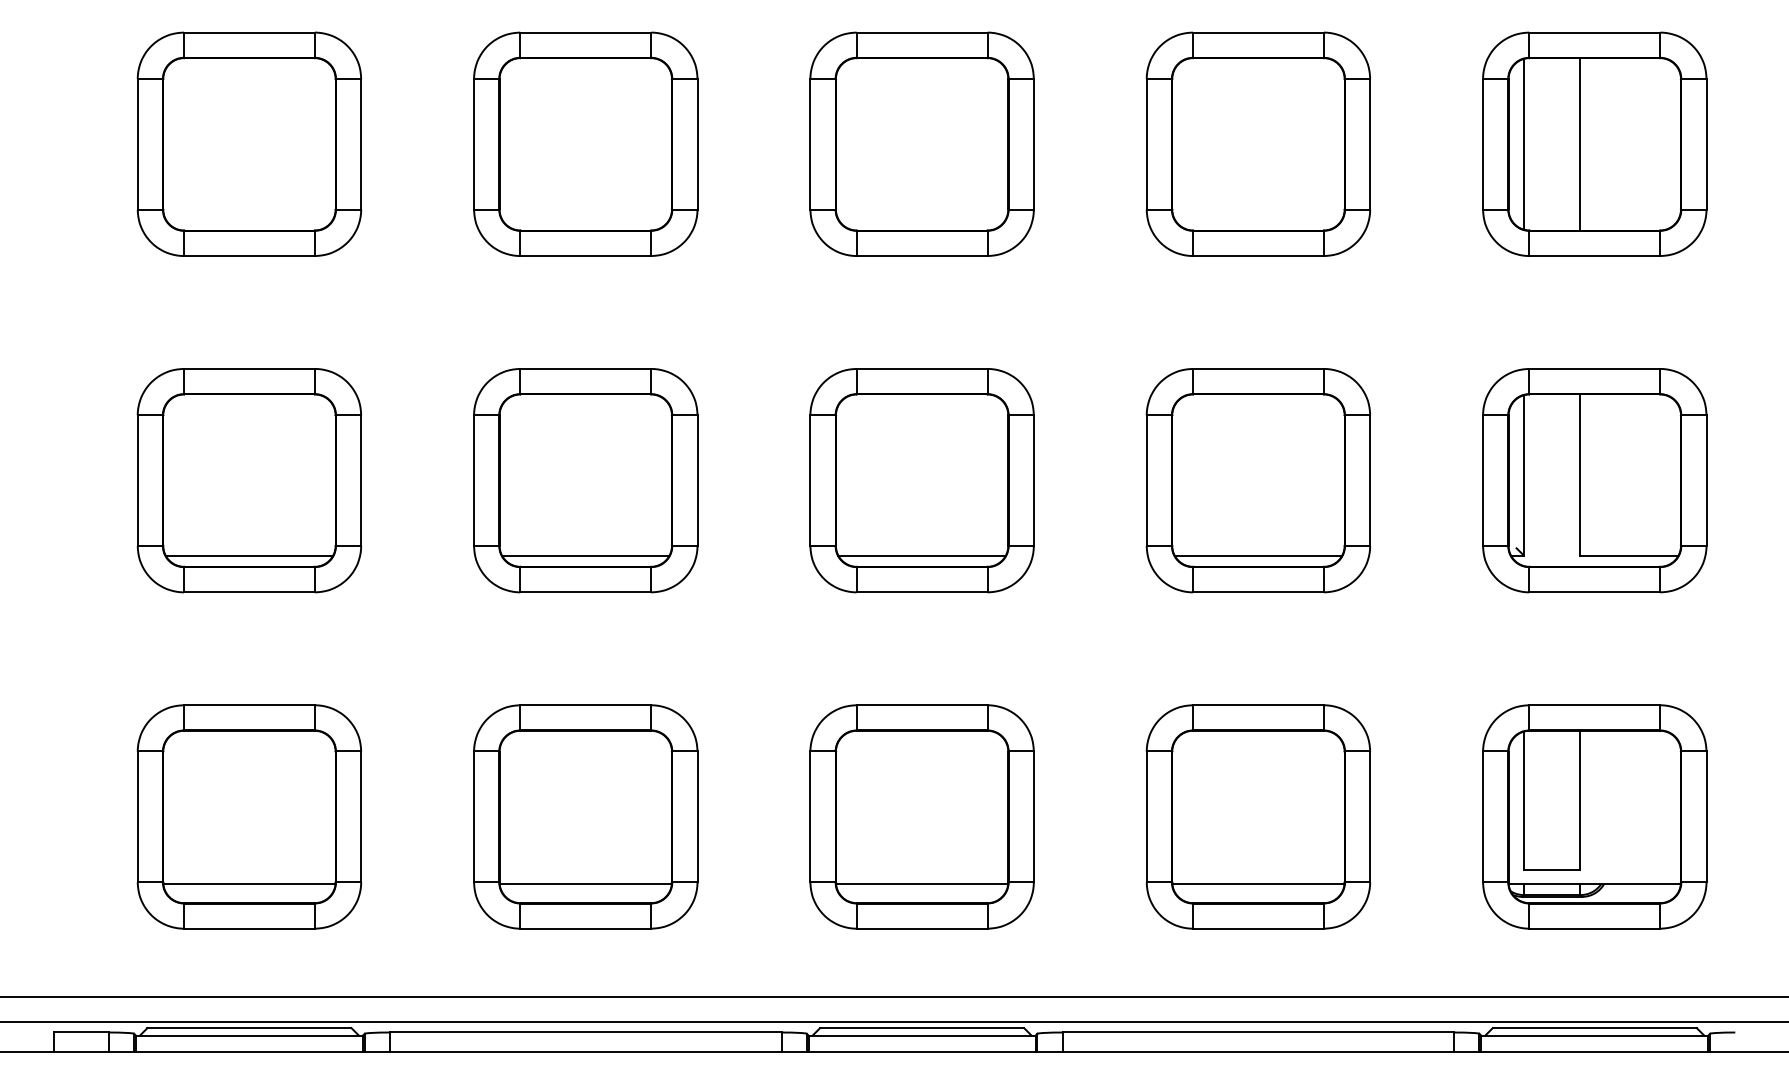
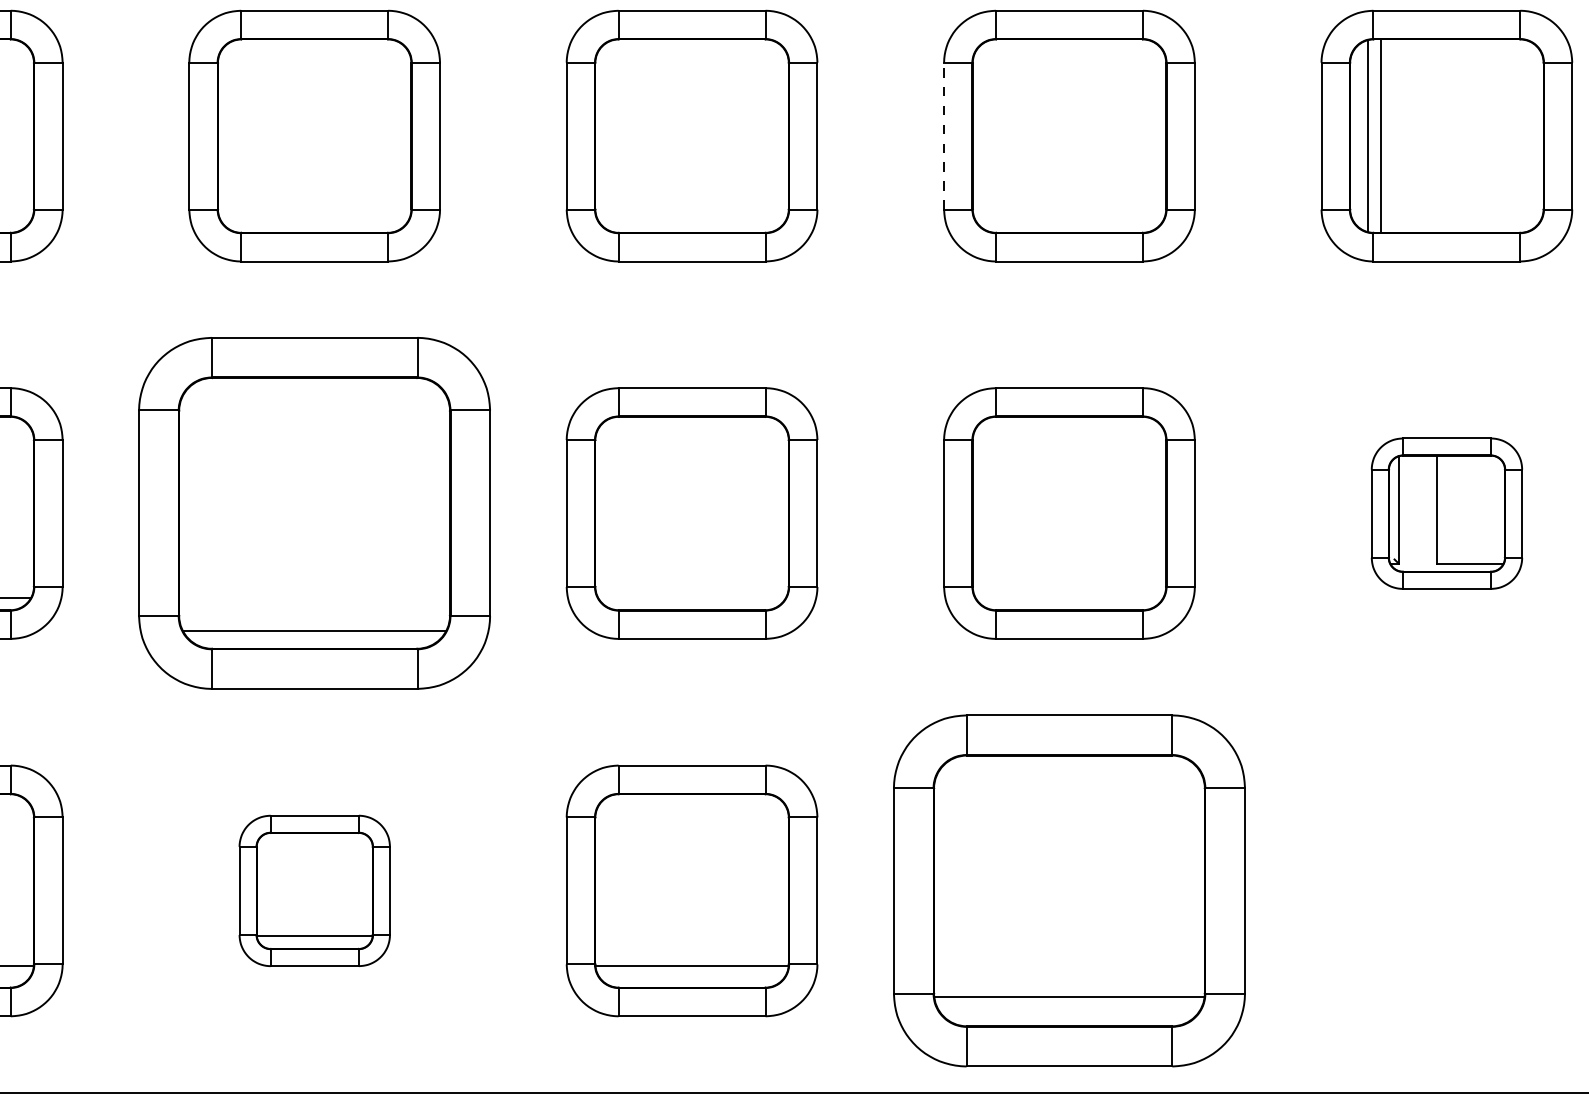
line: (1146, 144) -> (943, 136), solid -> dashed
line: (1580, 144) -> (1381, 136), moved
part: (585, 480) -> (314, 513), size x1.4
part: (1594, 480) -> (1446, 513), size x0.6
line: (921, 555) -> (691, 597), removed
line: (1258, 555) -> (1069, 597), removed
part: (585, 816) -> (314, 890), size x0.6
part: (1258, 816) -> (1069, 890), size x1.4
part: (1594, 816) -> (1446, 890), removed

